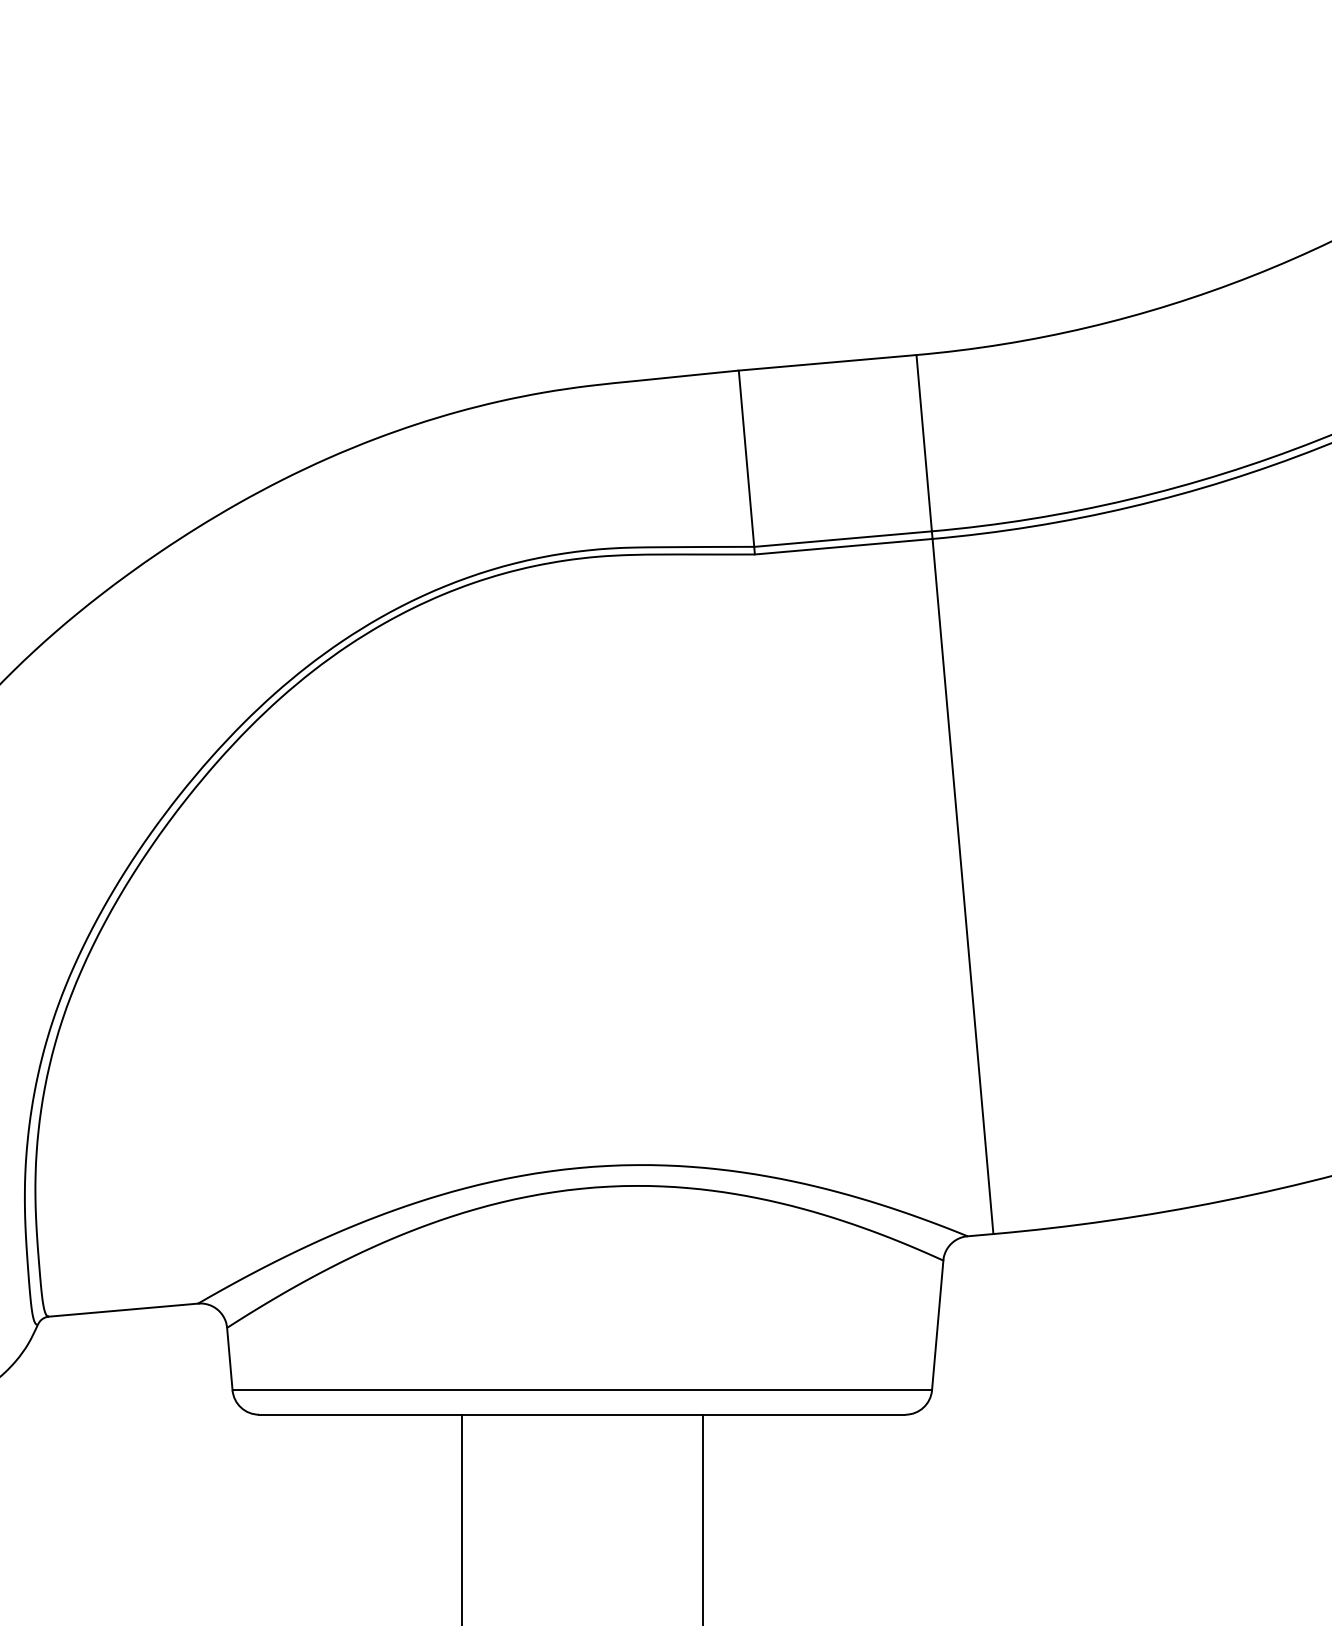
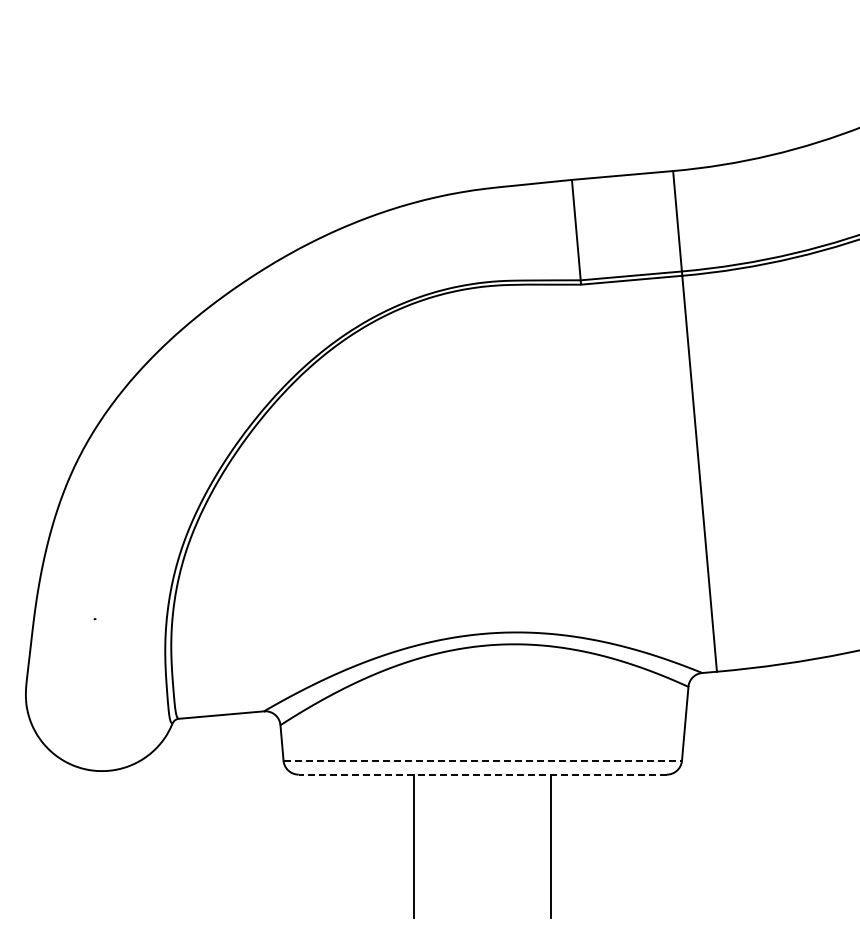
line: (583, 1389) -> (483, 760), solid -> dashed
line: (581, 1414) -> (482, 774), solid -> dashed

